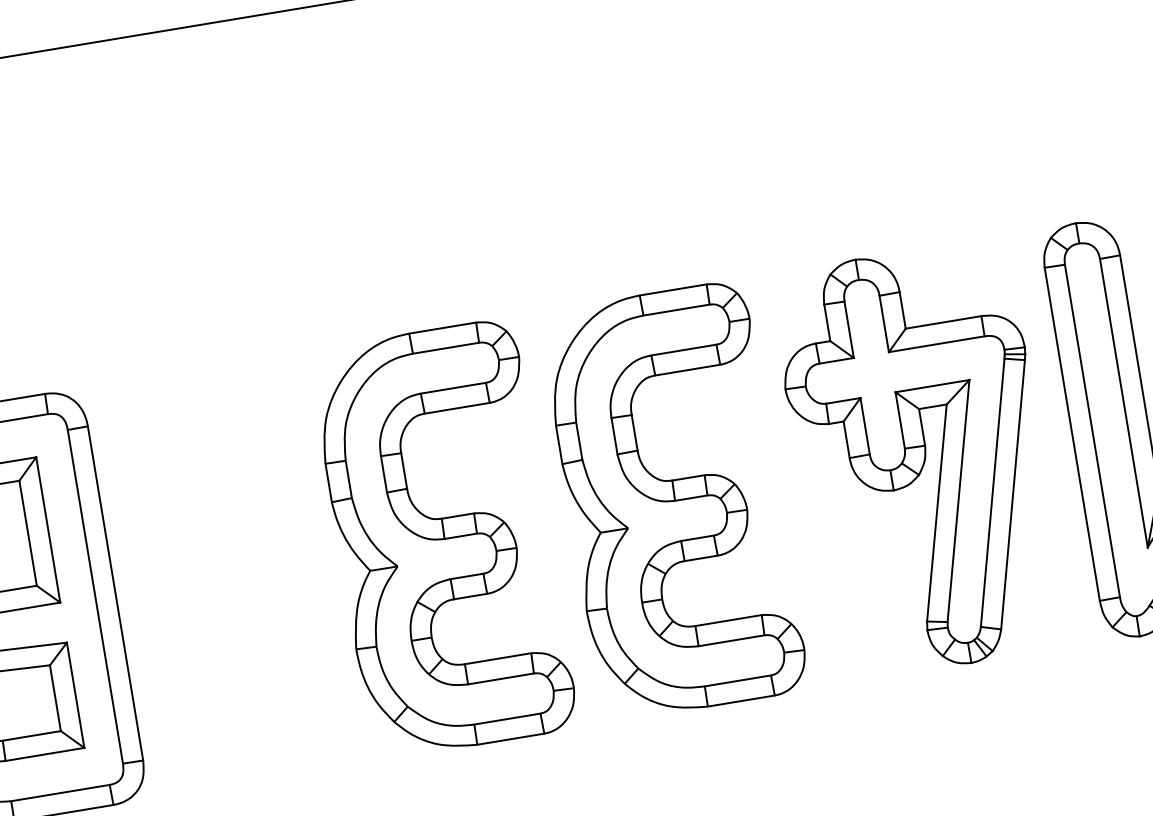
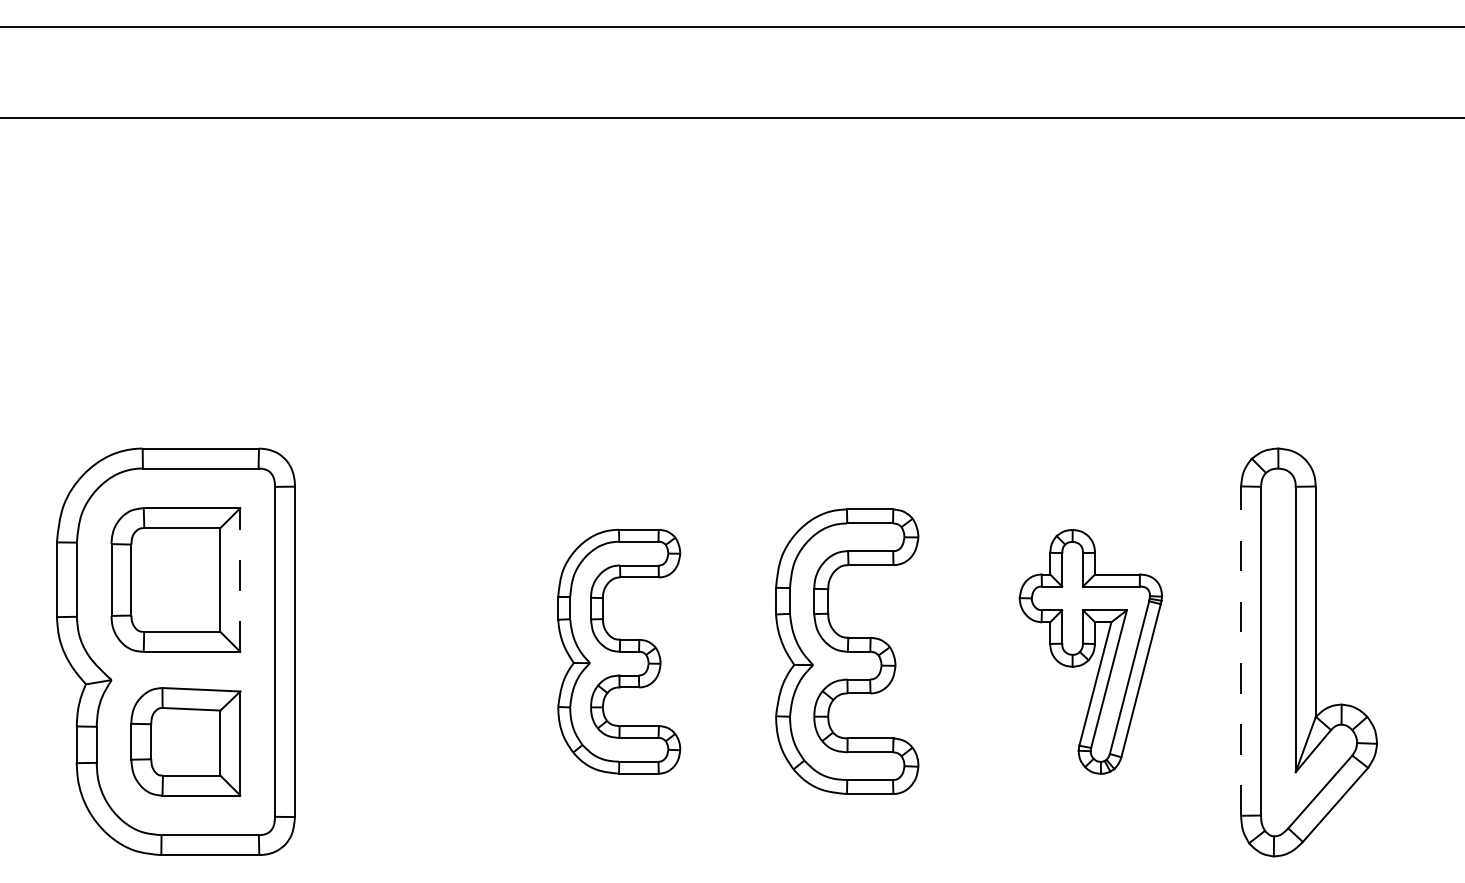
line: (1072, 434) -> (1241, 651), solid -> dashed
part: (919, 459) -> (1090, 651), size x0.6
part: (673, 500) -> (846, 651), size x0.7
line: (48, 530) -> (240, 580), solid -> dashed
part: (442, 538) -> (618, 651), size x0.6

